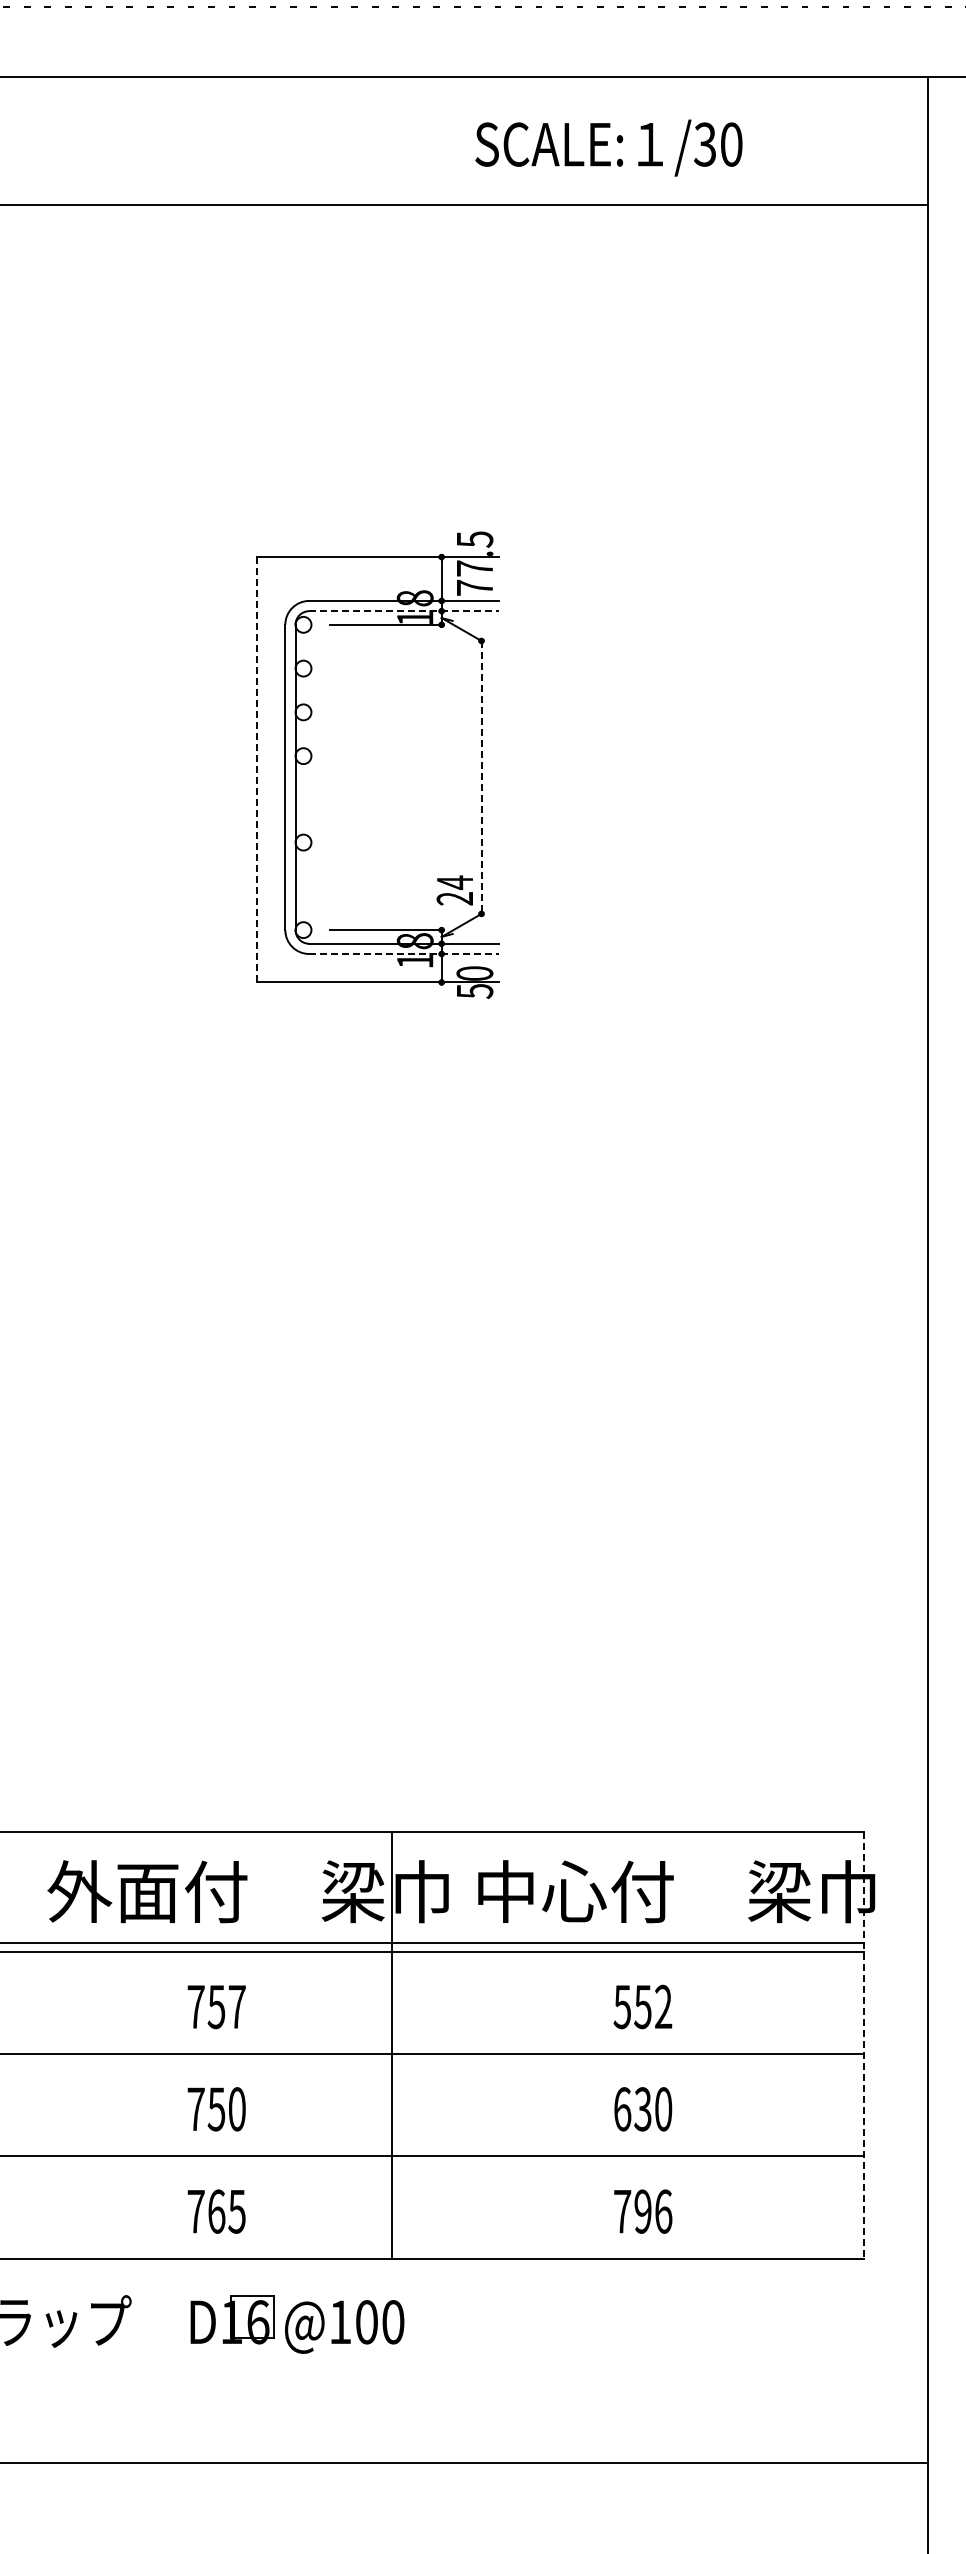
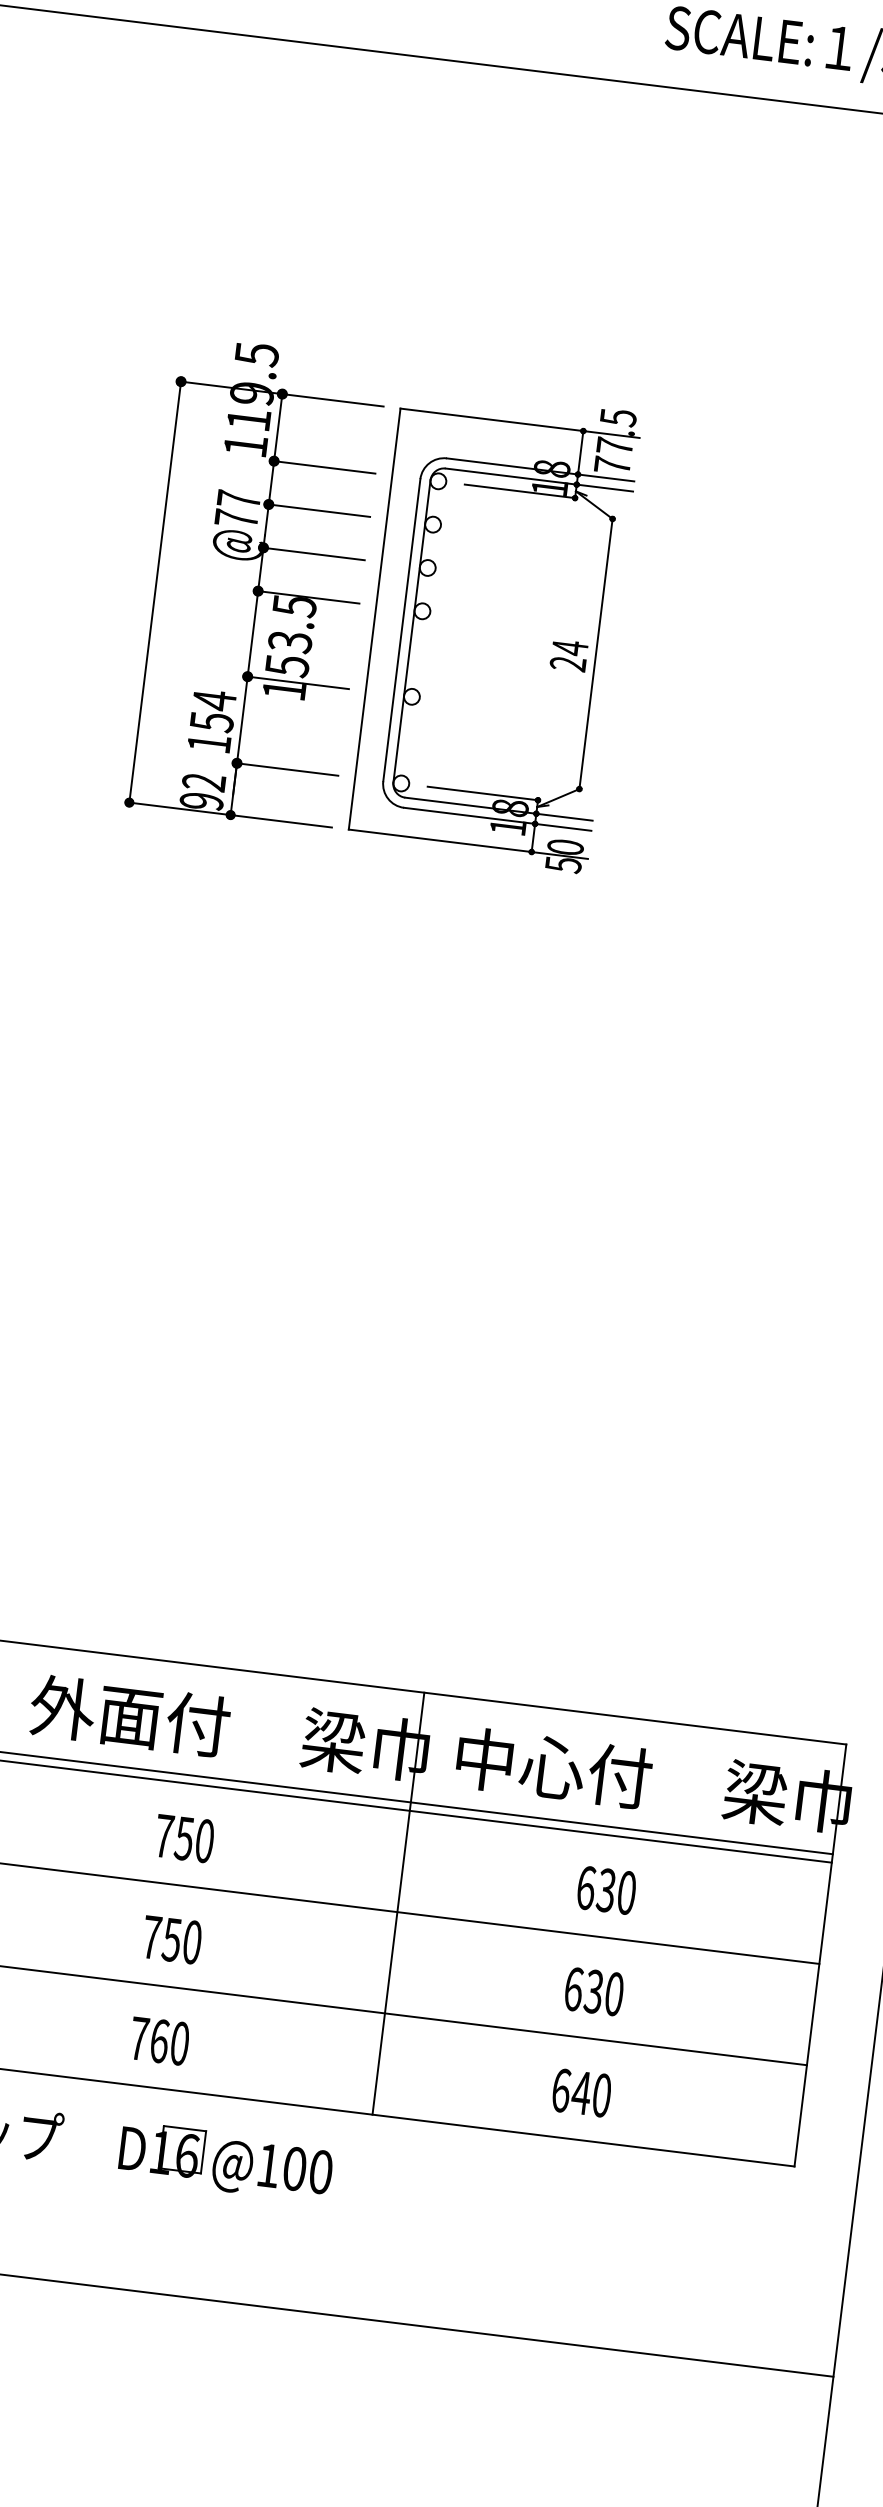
line: (403, 611) -> (538, 480), dashed -> solid
part: (134, 748) -> (256, 583), added
line: (256, 769) -> (374, 618), dashed -> solid
line: (481, 777) -> (595, 654), dashed -> solid
text: (454, 890) -> (568, 655), moved
line: (403, 954) -> (497, 819), dashed -> solid
text: (236, 2006) -> (204, 1840), 757 -> 750
text: (642, 2006) -> (605, 1889), 552 -> 630
line: (391, 2045) -> (398, 1903), moved
line: (863, 2046) -> (819, 1956), dashed -> solid
text: (236, 2211) -> (179, 2043), 765 -> 760
text: (643, 2211) -> (582, 2092), 796 -> 640

